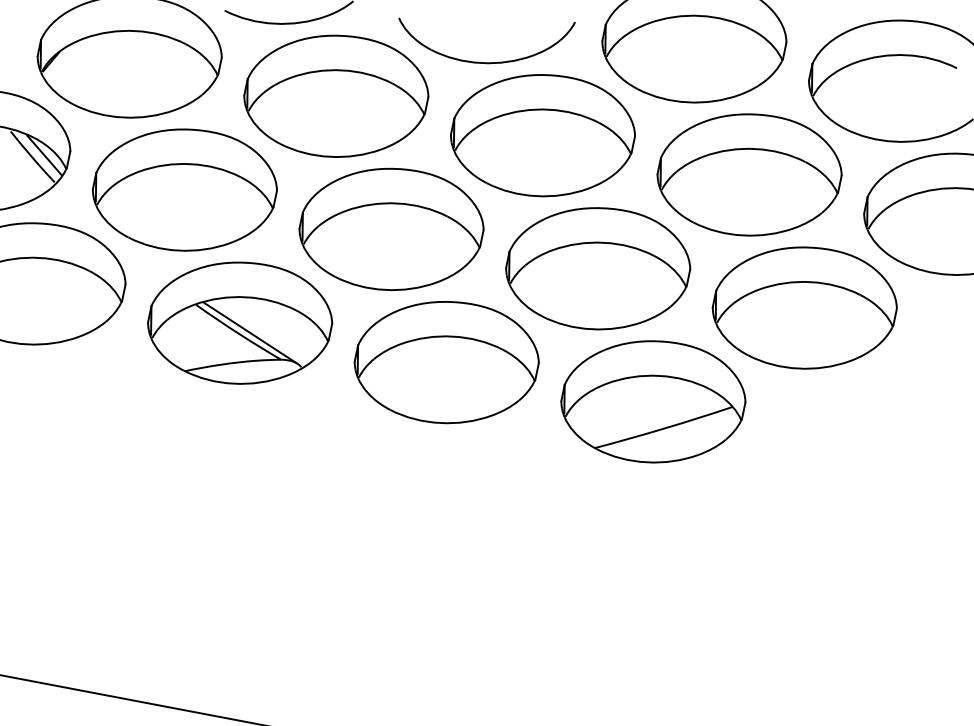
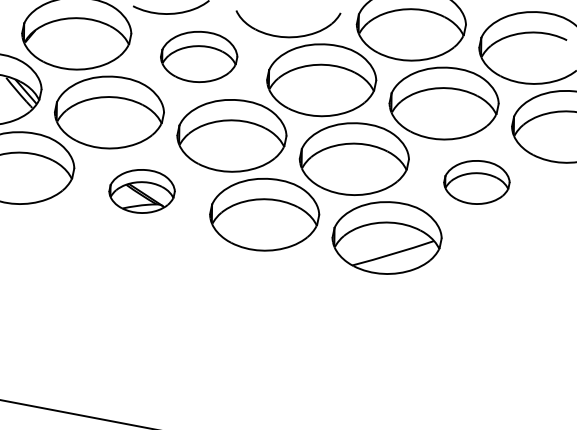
part: (335, 95) -> (198, 56), size x0.7
part: (804, 308) -> (476, 182), size x0.6
part: (238, 323) -> (141, 191), size x0.6

